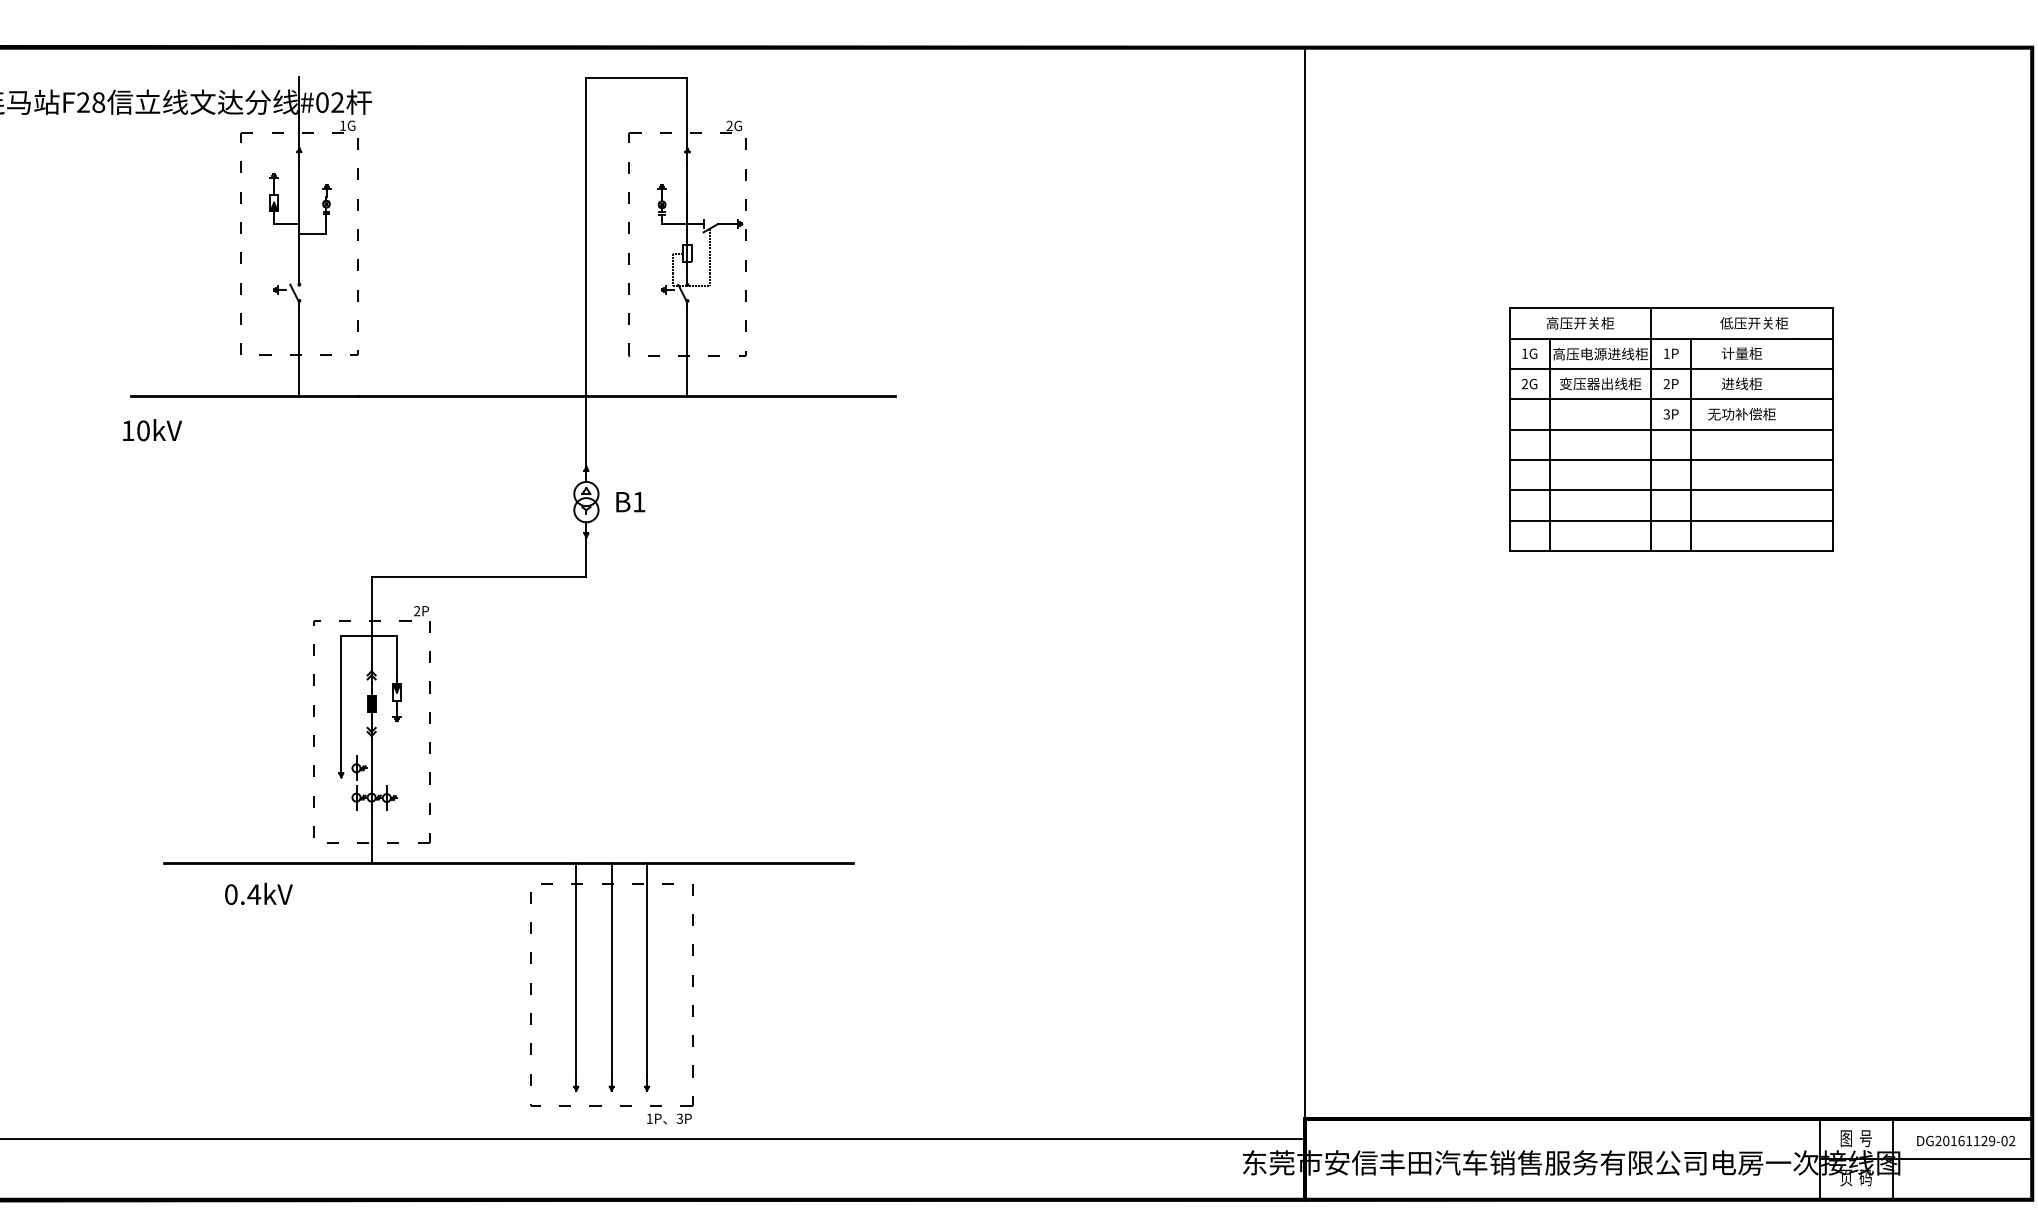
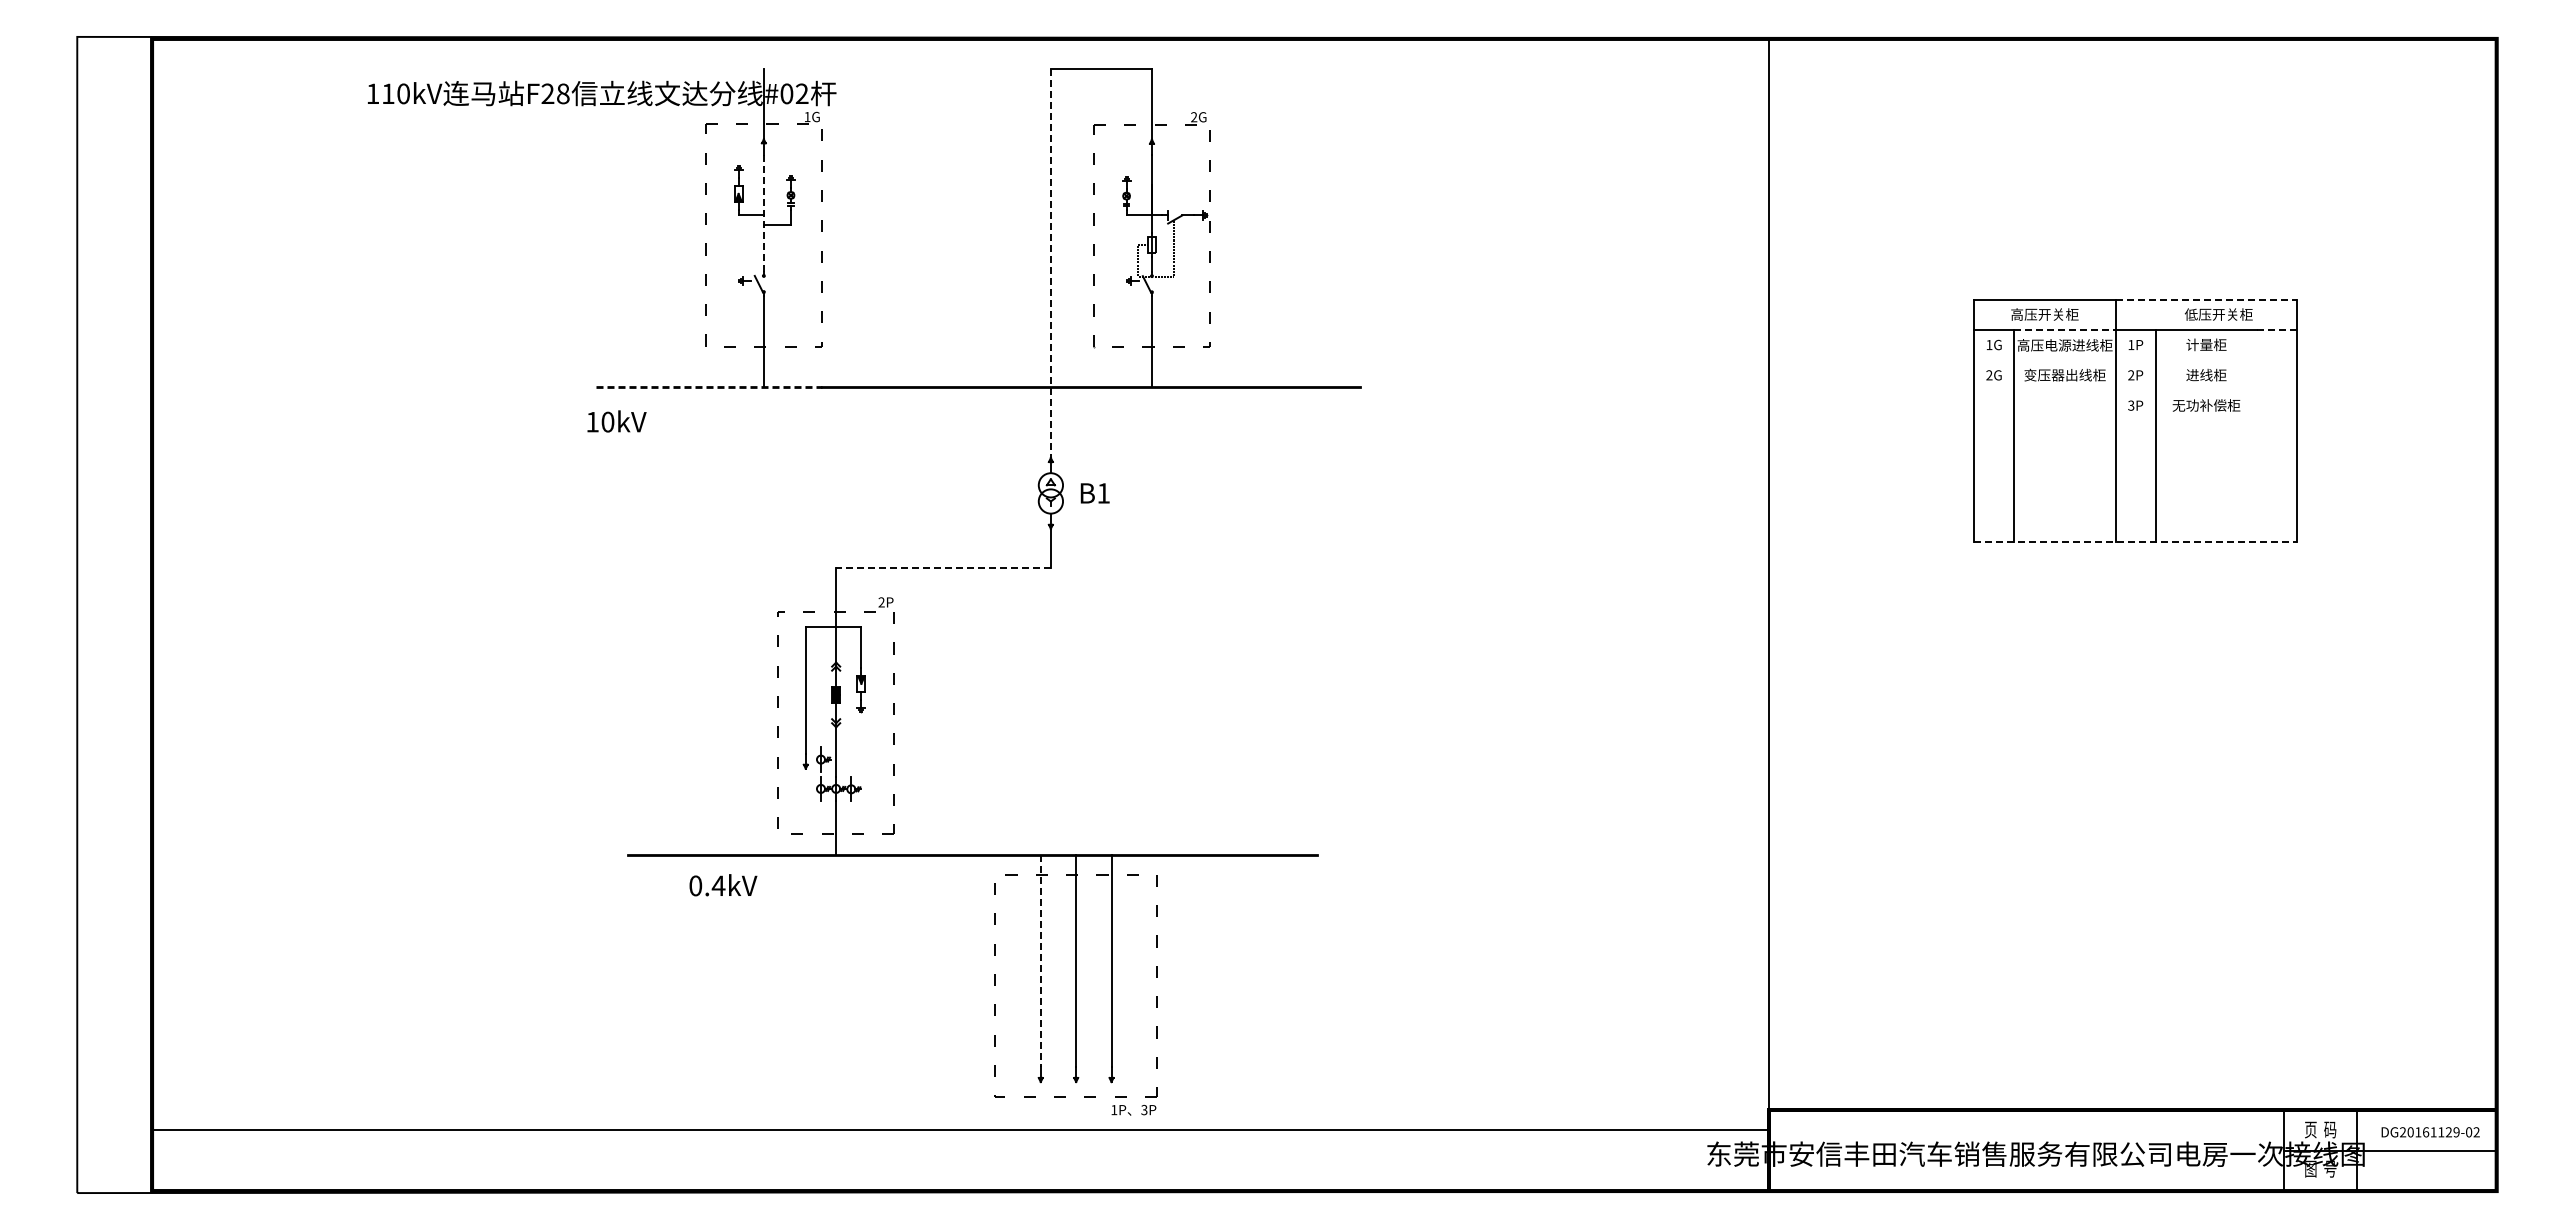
line: (299, 222) -> (763, 213), solid -> dashed
line: (586, 272) -> (1050, 263), solid -> dashed
line: (1742, 308) -> (2206, 299), solid -> dashed
line: (1600, 338) -> (2064, 329), solid -> dashed
line: (1813, 338) -> (2277, 329), solid -> dashed
line: (1671, 369) -> (2135, 360), removed
line: (245, 396) -> (709, 387), solid -> dashed
line: (1671, 399) -> (2135, 390), removed
line: (1671, 429) -> (2135, 420), removed
line: (1671, 460) -> (2135, 451), removed
line: (1671, 490) -> (2135, 481), removed
line: (1671, 520) -> (2135, 511), removed
line: (1671, 551) -> (2135, 542), solid -> dashed
line: (479, 577) -> (943, 568), solid -> dashed
line: (576, 970) -> (1040, 961), solid -> dashed
text: (1856, 1138) -> (2320, 1129), 图  号 -> 页  码
text: (1856, 1177) -> (2320, 1168), 页  码 -> 图  号

